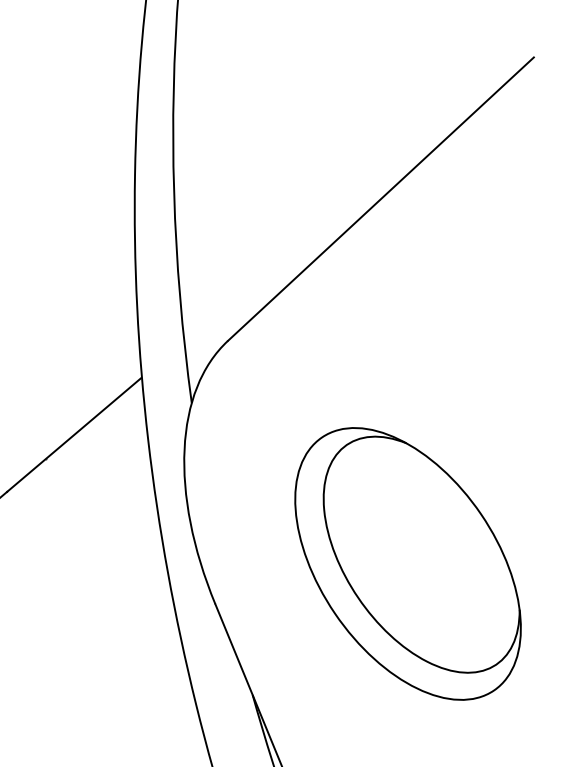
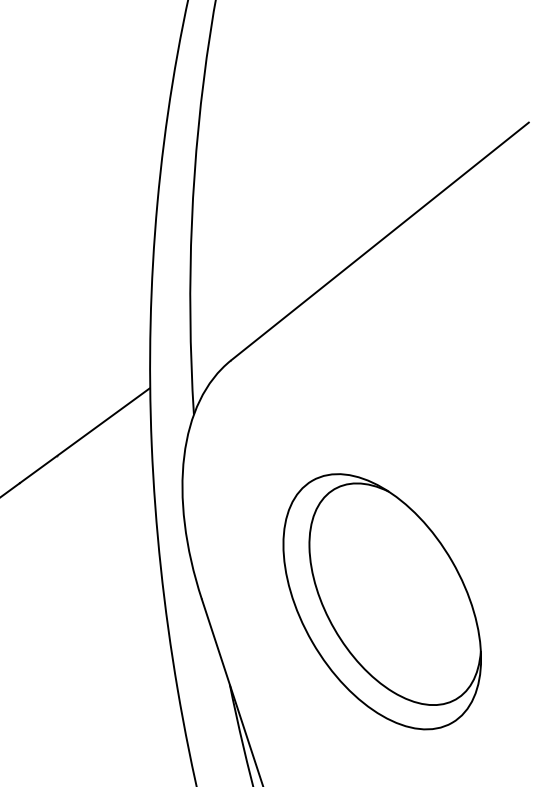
part: (407, 563) -> (381, 601), moved

